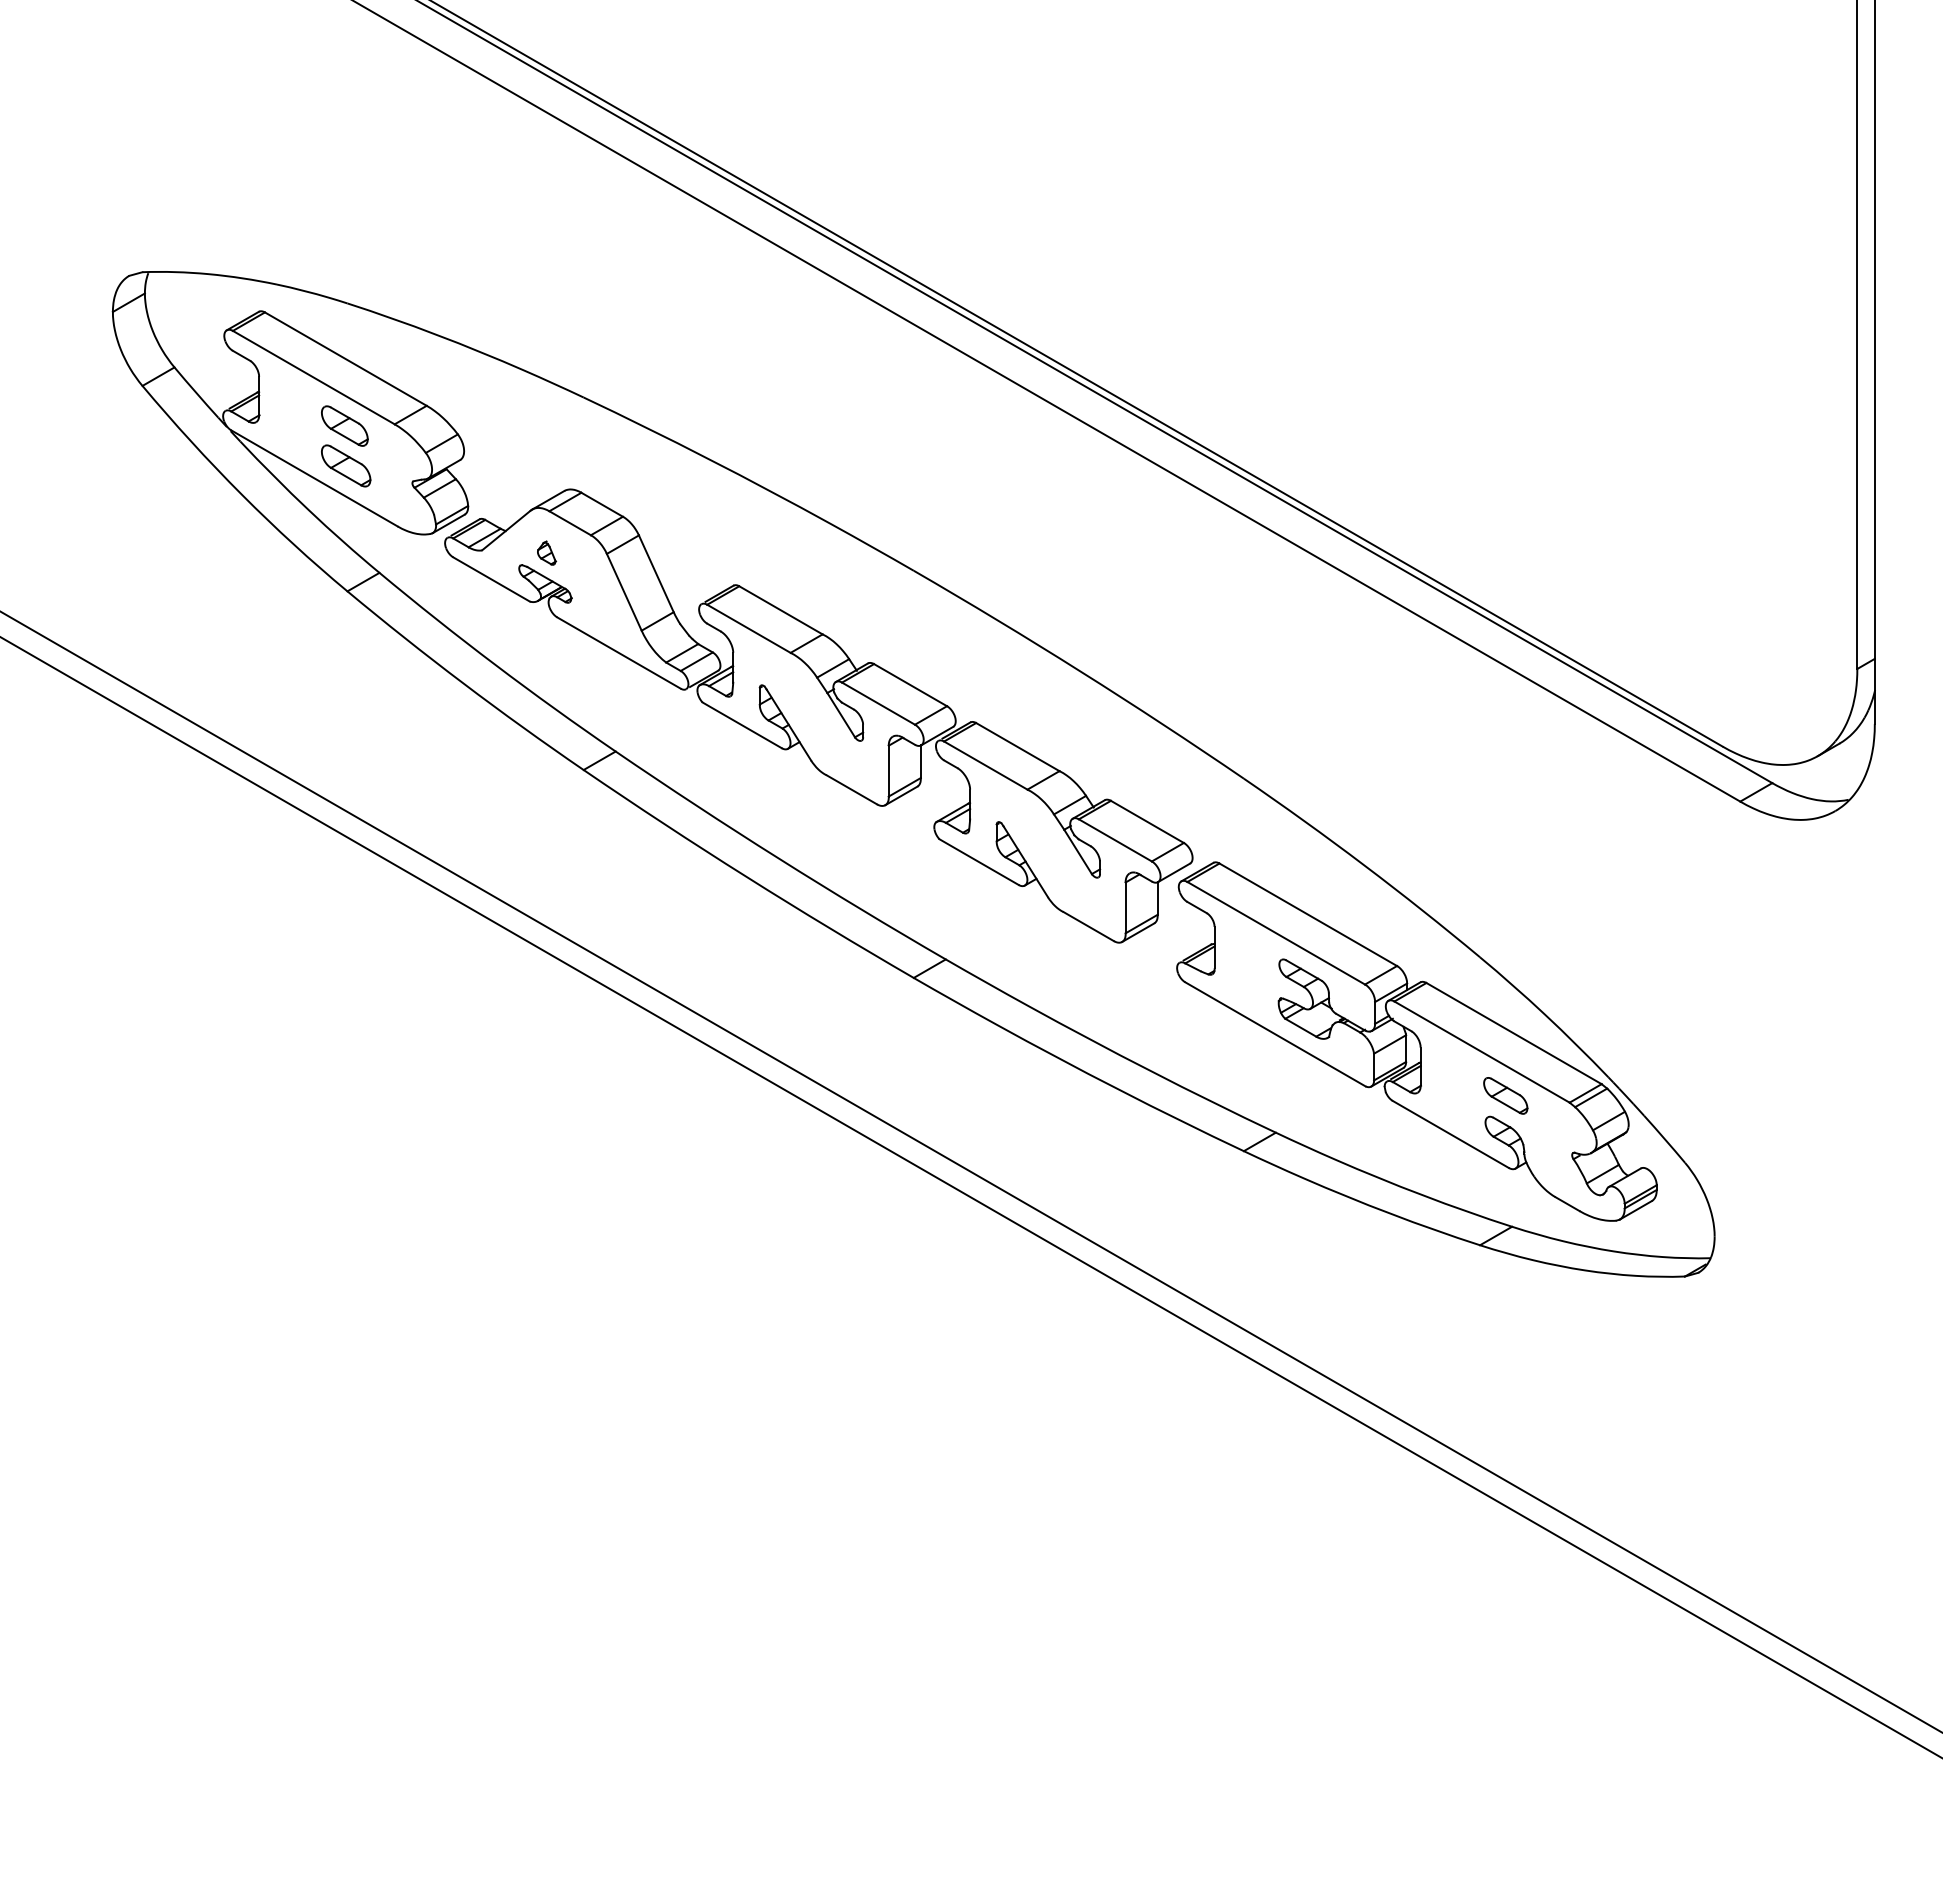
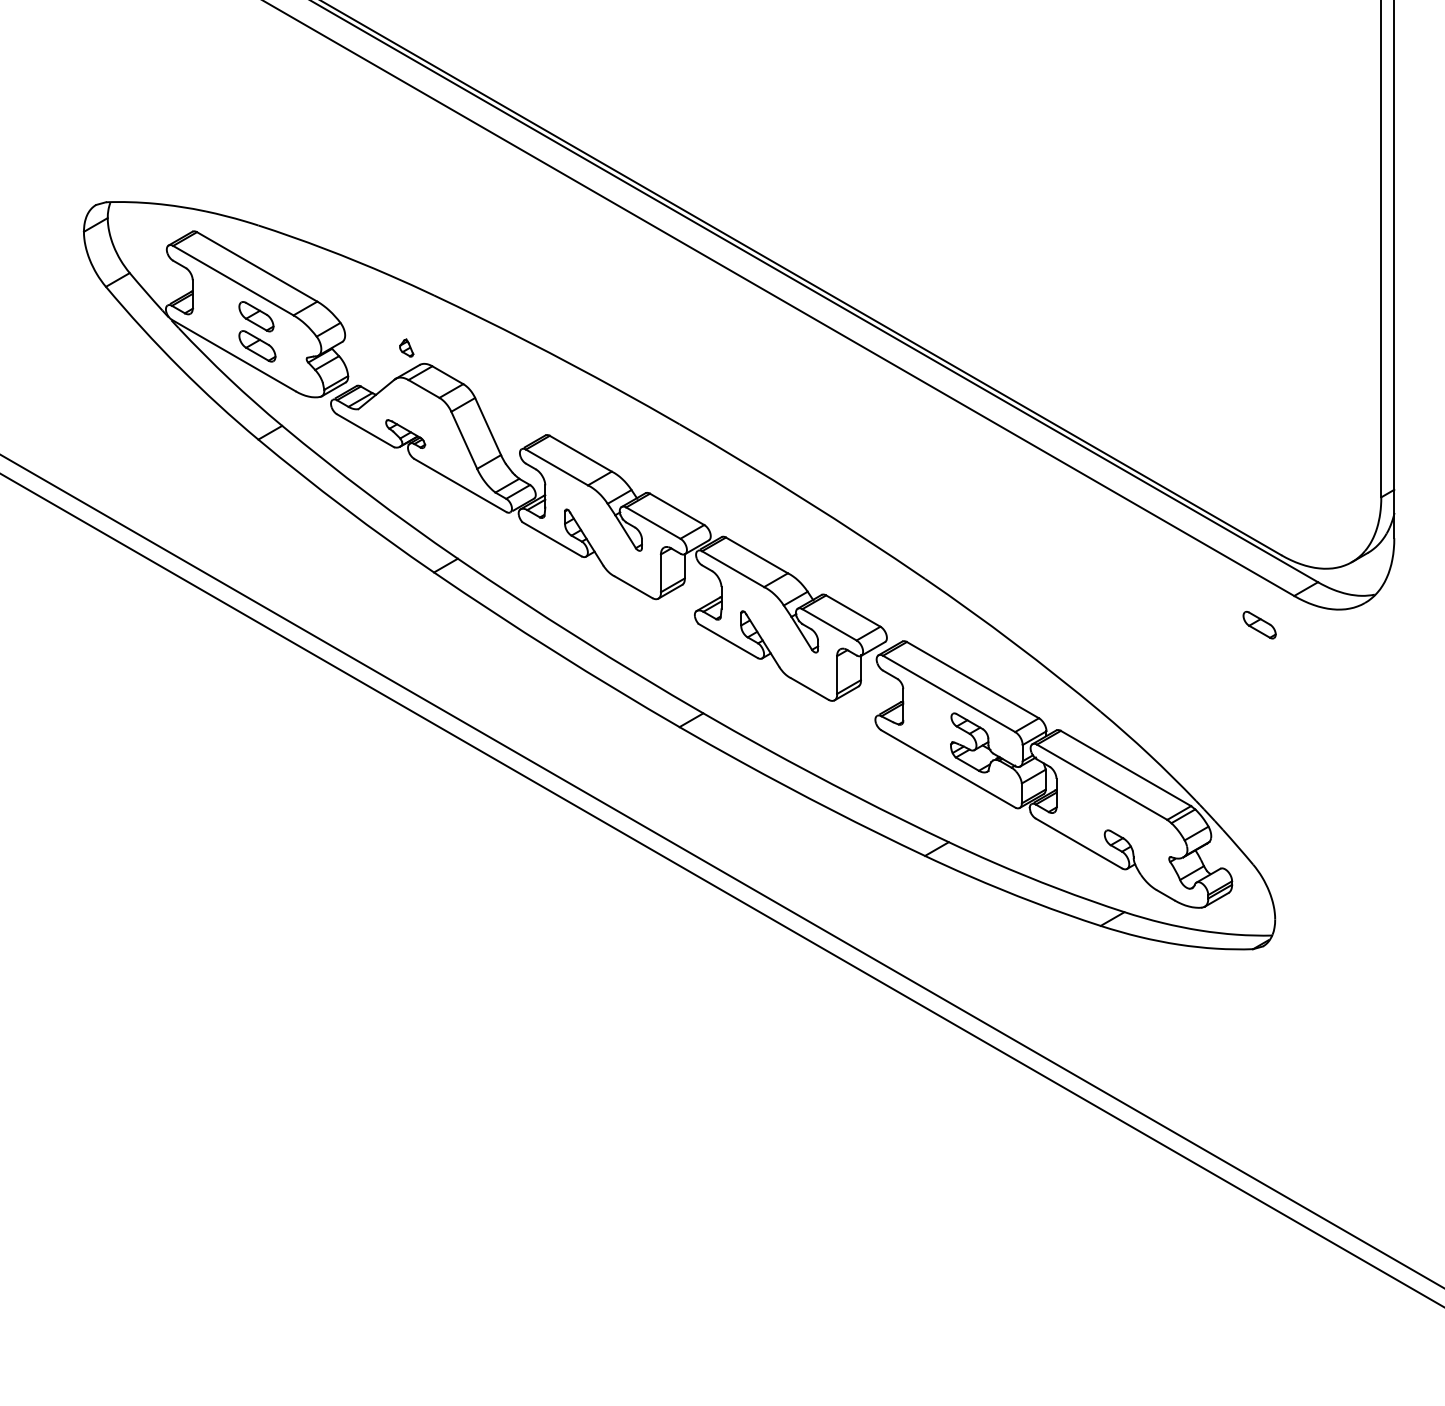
part: (547, 552) -> (407, 347), moved
part: (1505, 1095) -> (1259, 624), moved

